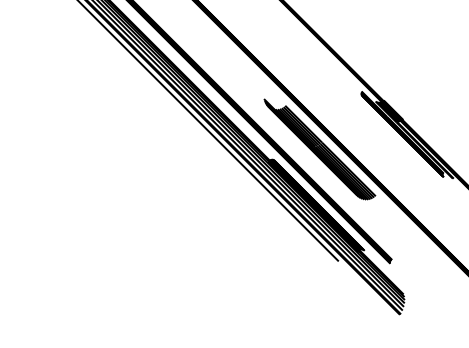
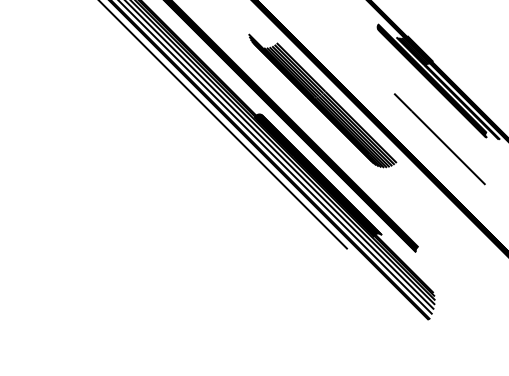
line: (408, 178) -> (440, 139), added

